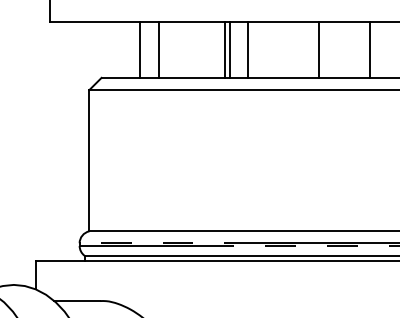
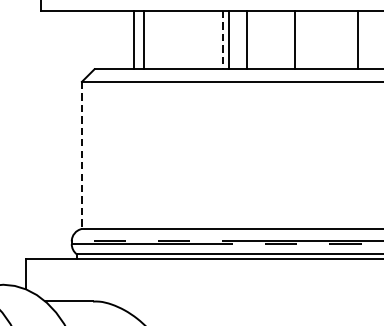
line: (158, 49) -> (143, 39), moved
line: (318, 49) -> (294, 39), moved
line: (370, 49) -> (357, 39), moved
line: (225, 50) -> (223, 40), solid -> dashed
line: (89, 160) -> (82, 155), solid -> dashed

